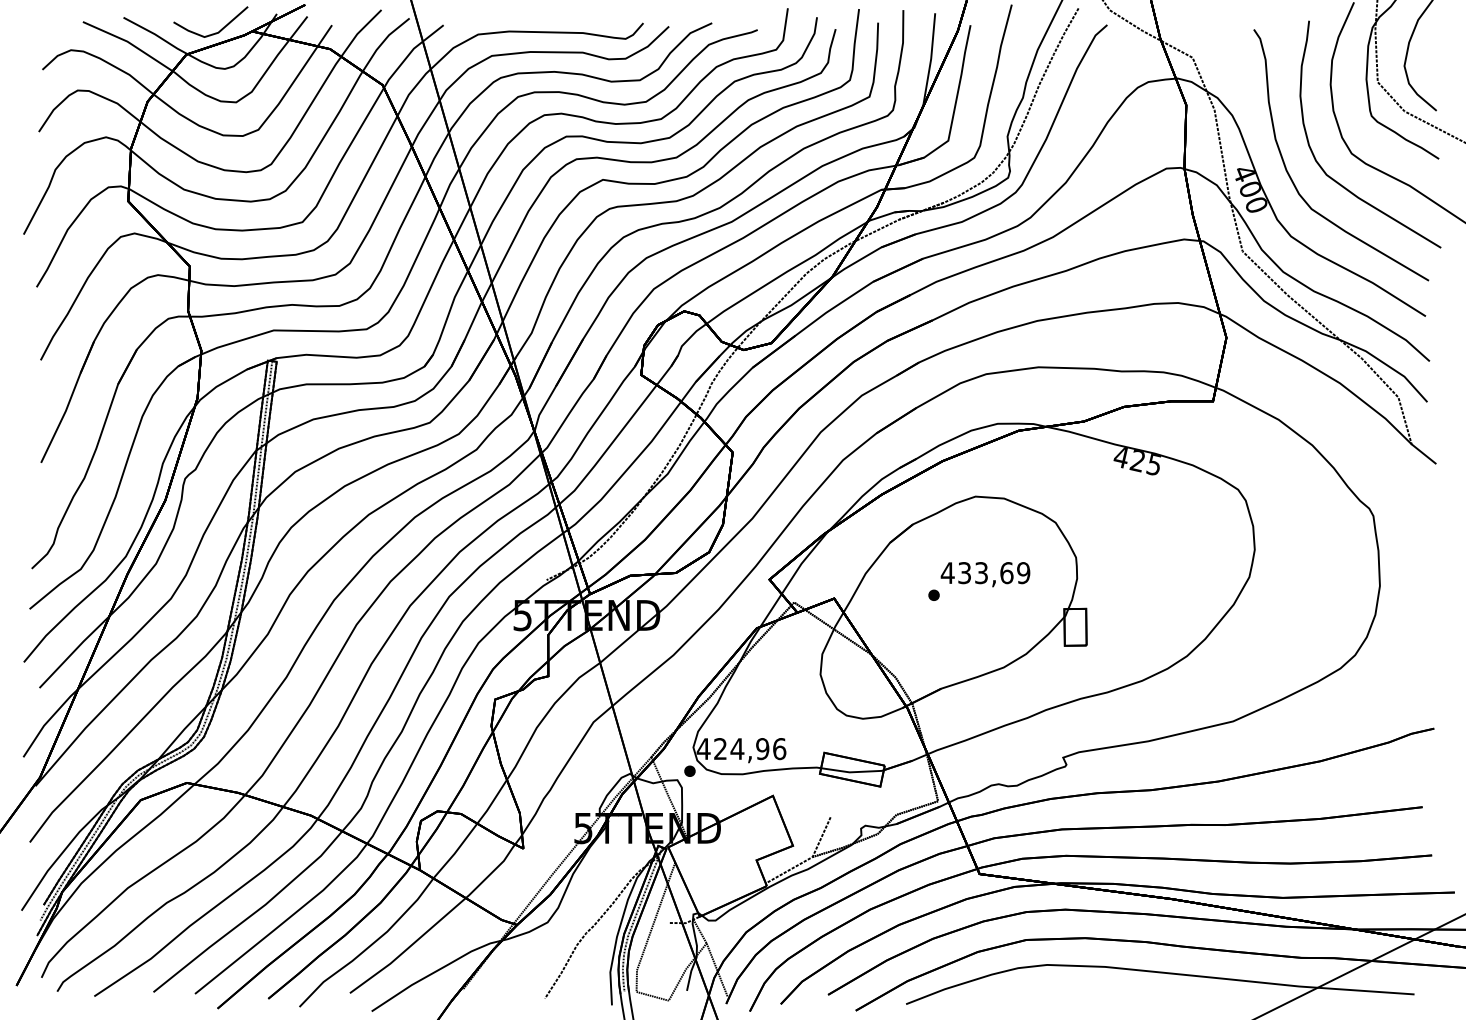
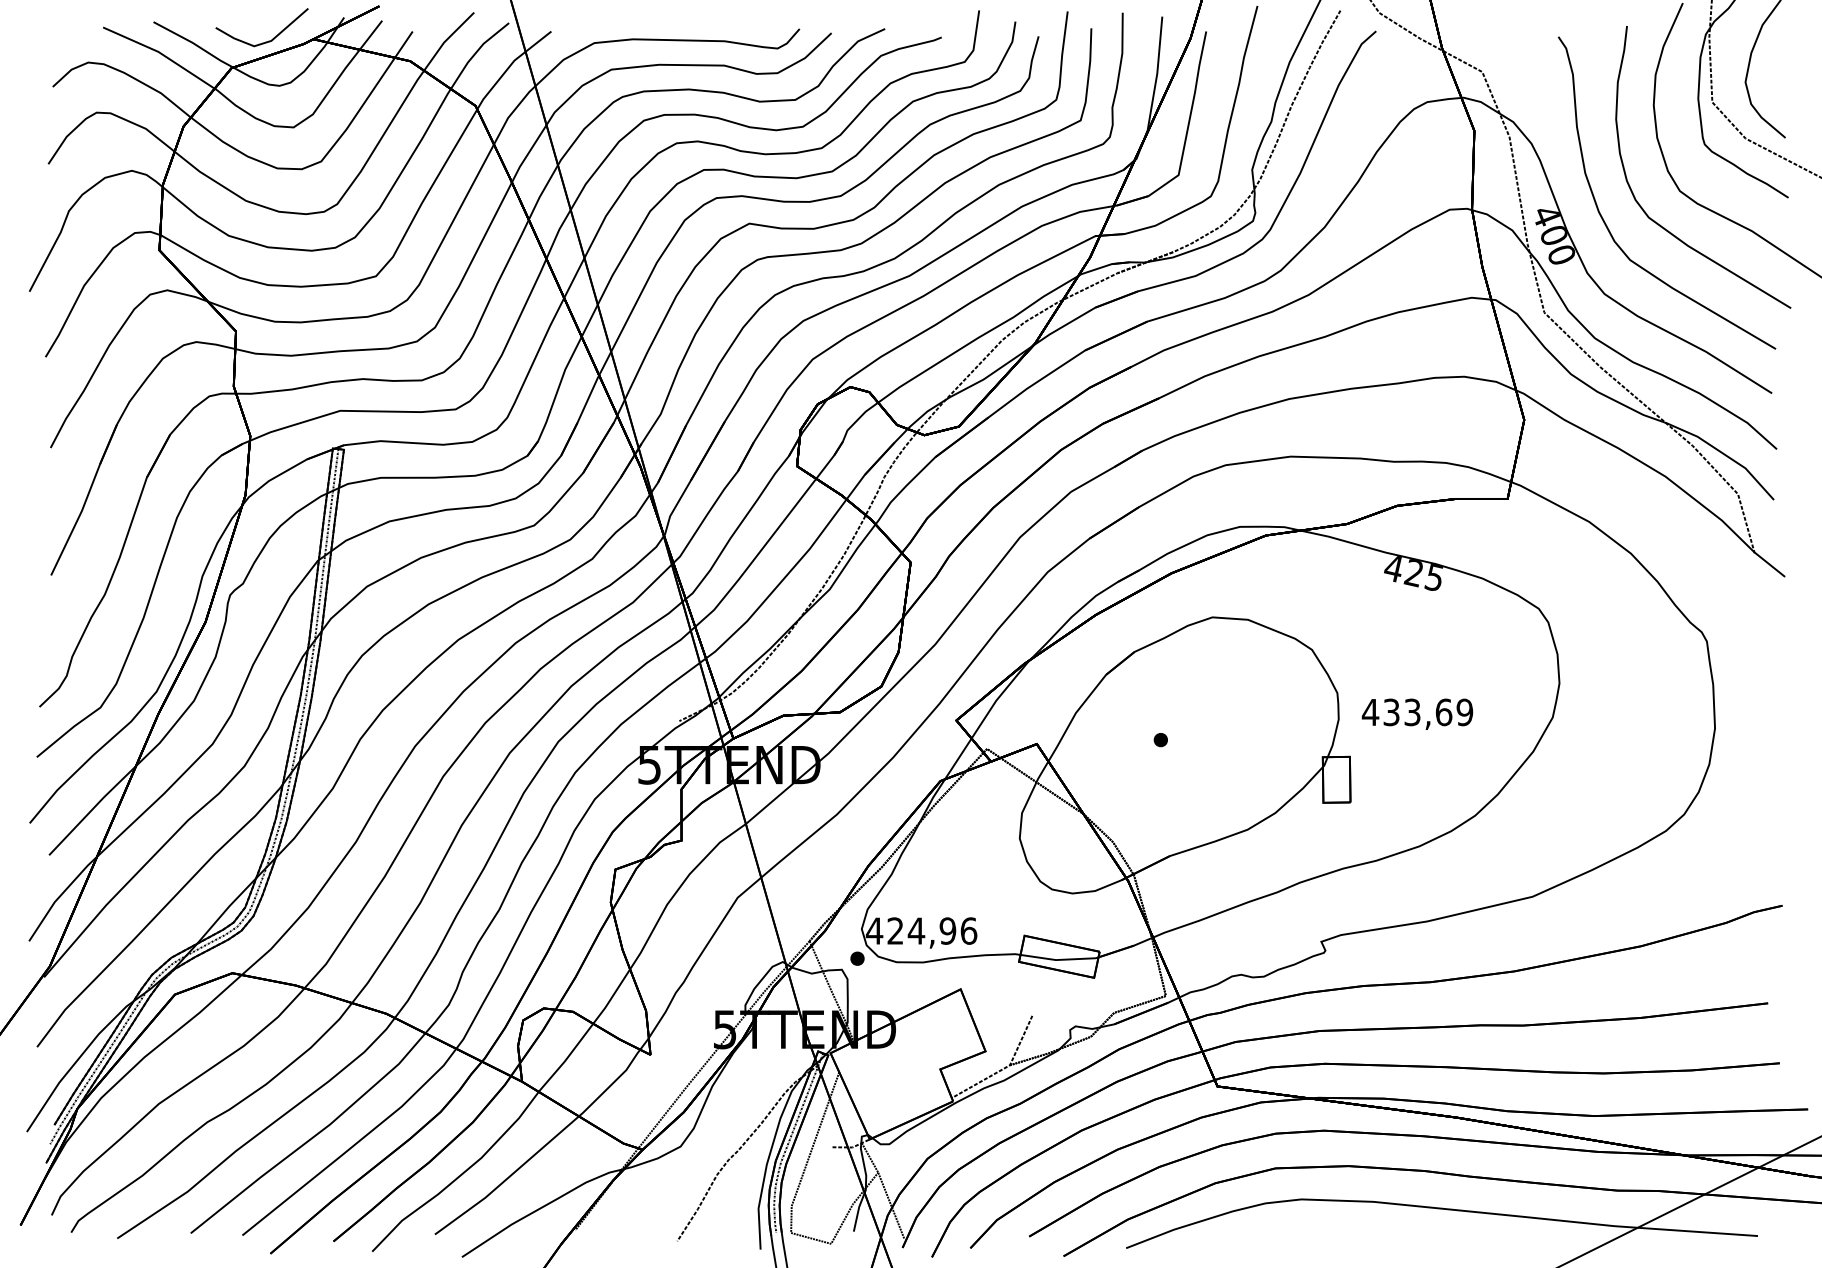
text: (985, 574) -> (1417, 714), moved

